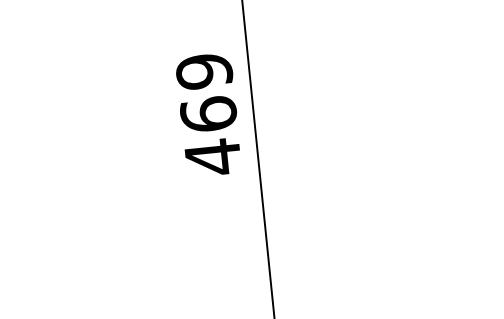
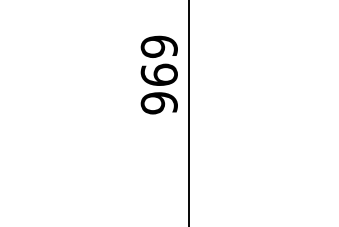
text: (211, 157) -> (158, 103), 469 -> 969

